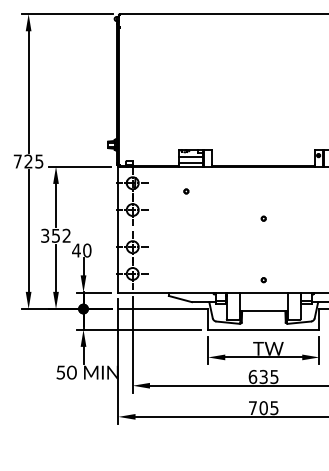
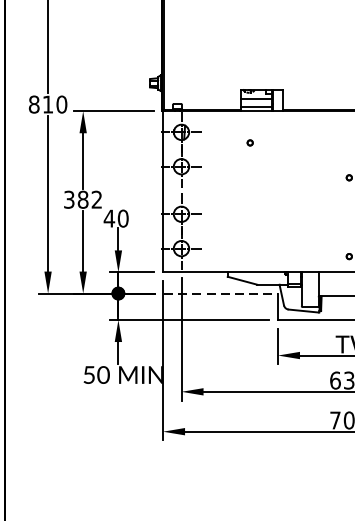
text: (28, 161) -> (47, 104), 725 -> 810
text: (55, 235) -> (82, 199), 352 -> 382
line: (164, 309) -> (222, 294), solid -> dashed

